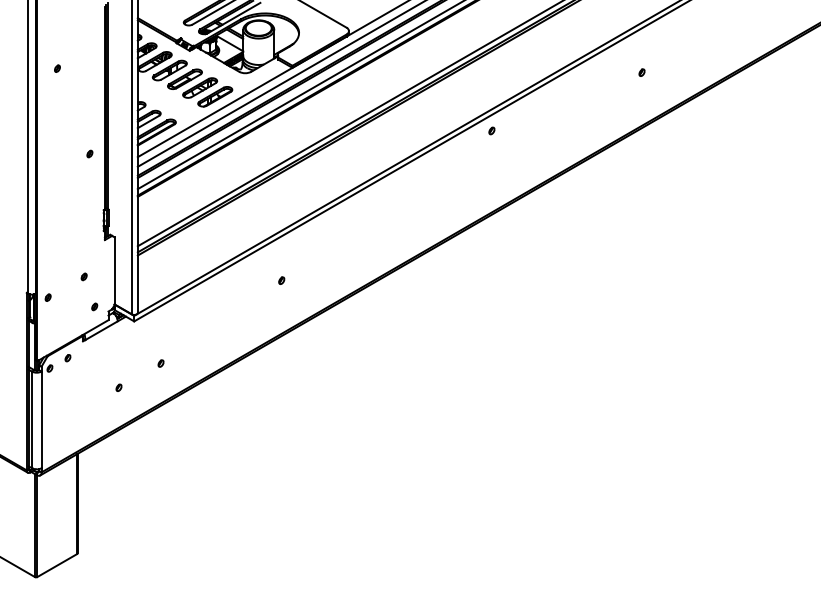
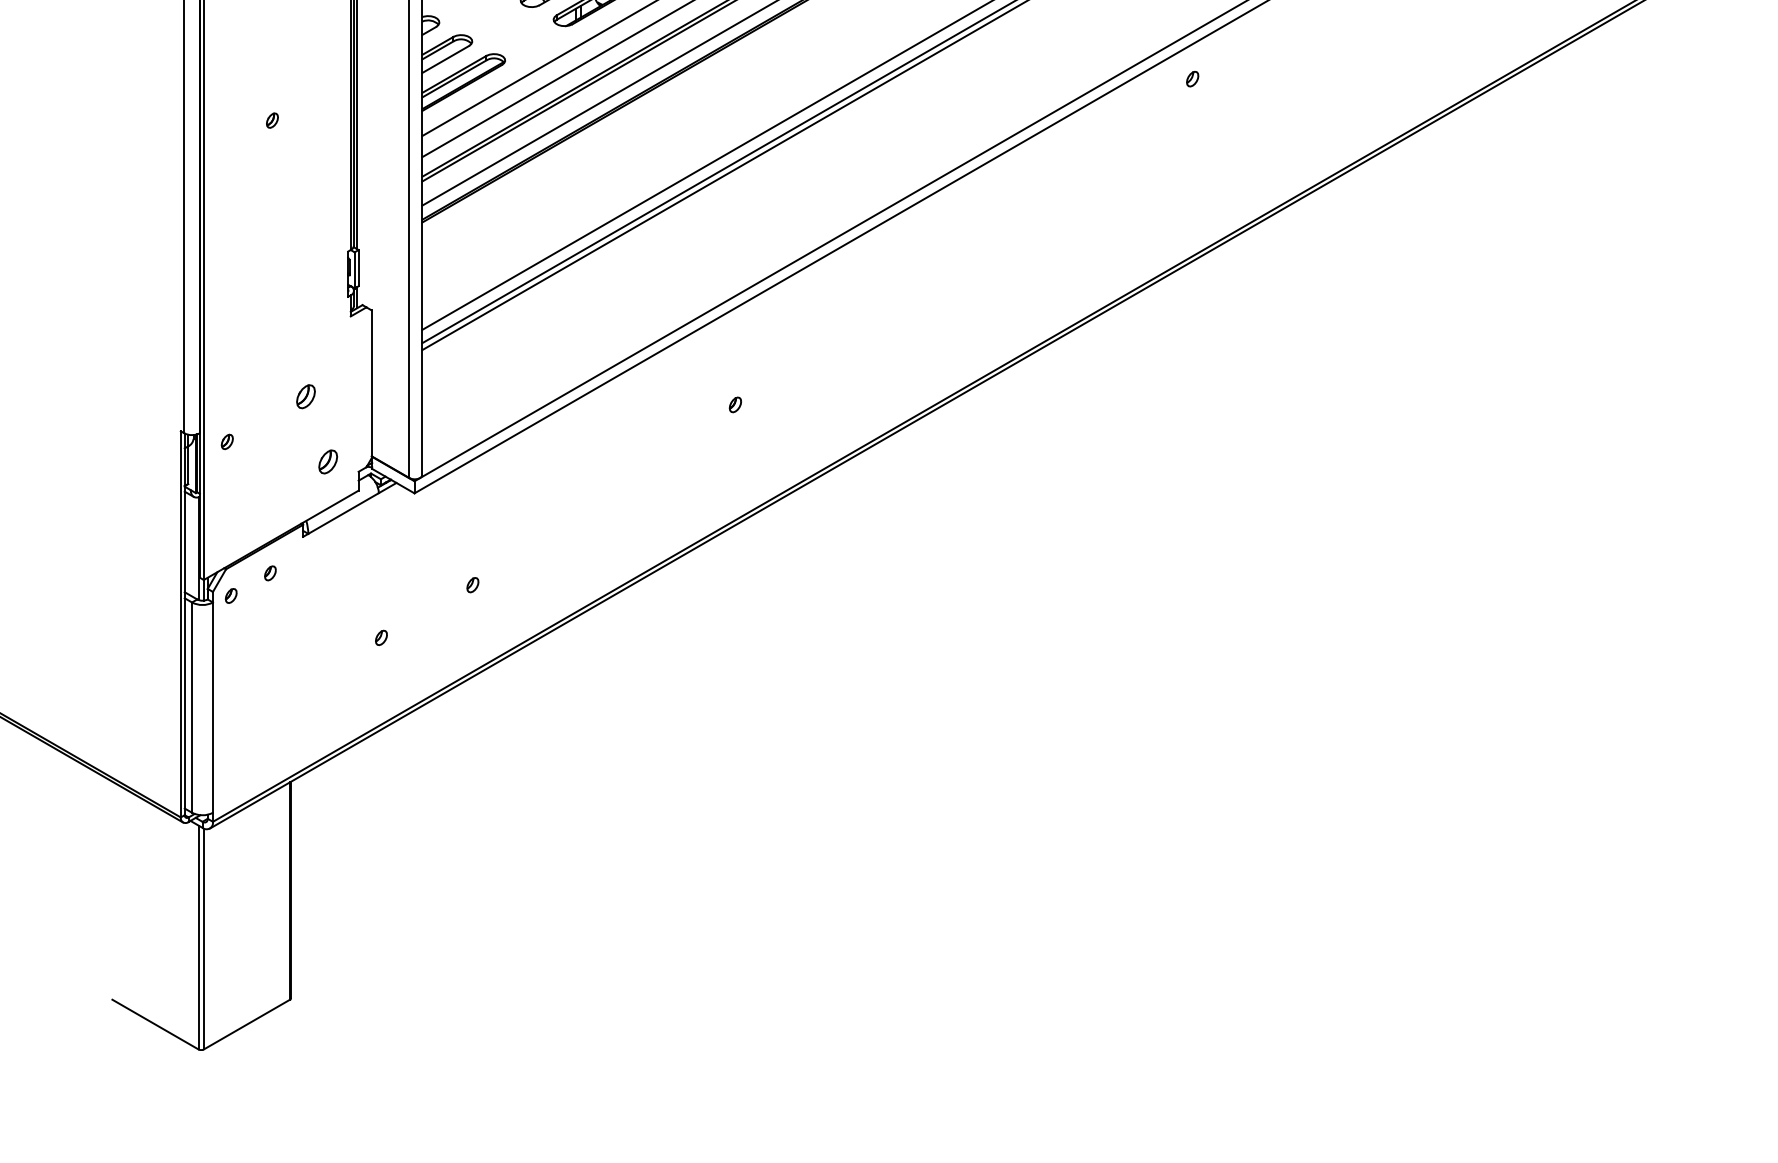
part: (89, 153) -> (271, 119), moved
part: (83, 276) -> (304, 395), size x1.6
part: (94, 306) -> (328, 460), size x1.6

